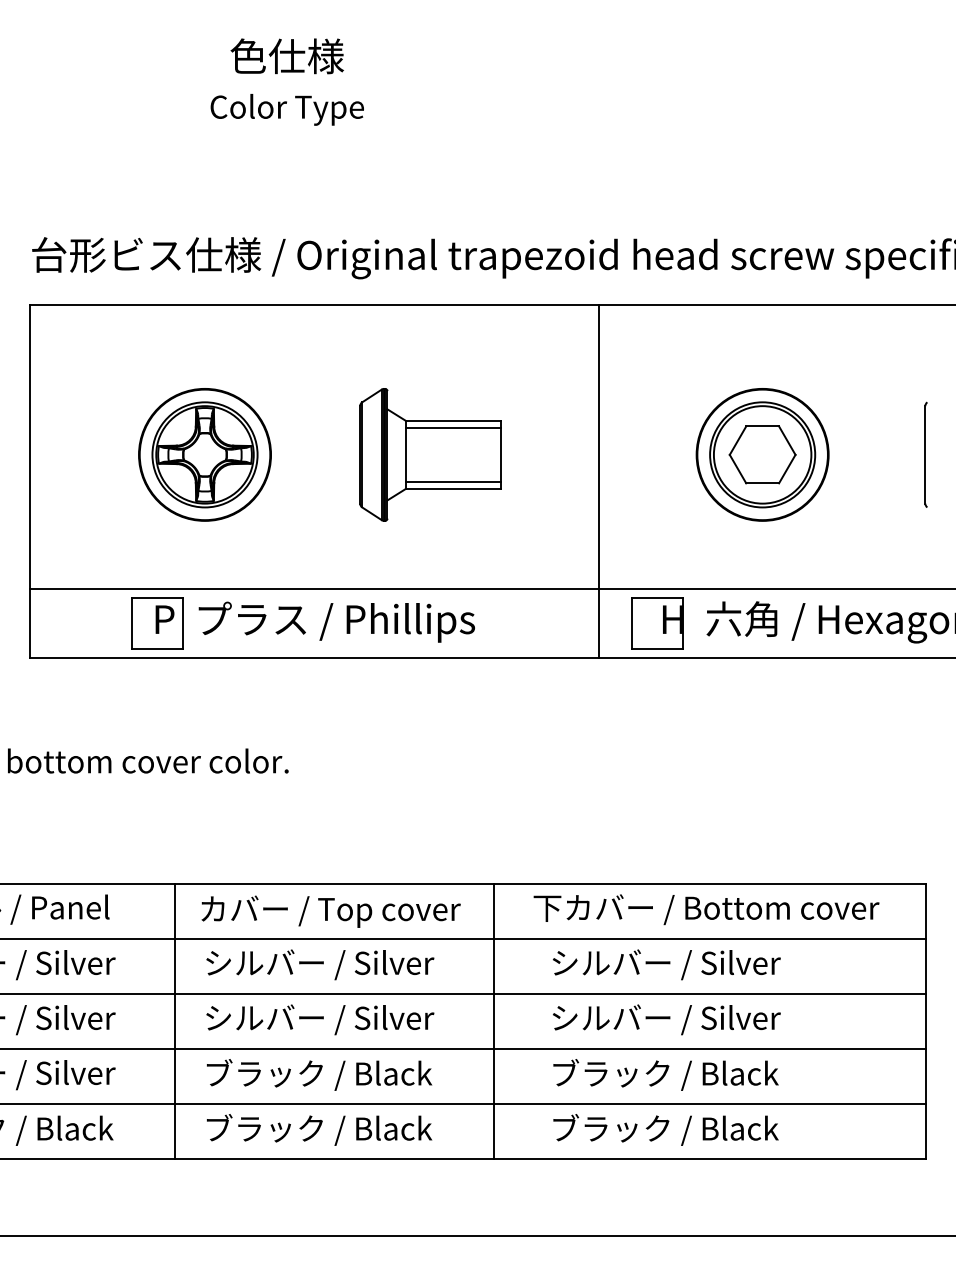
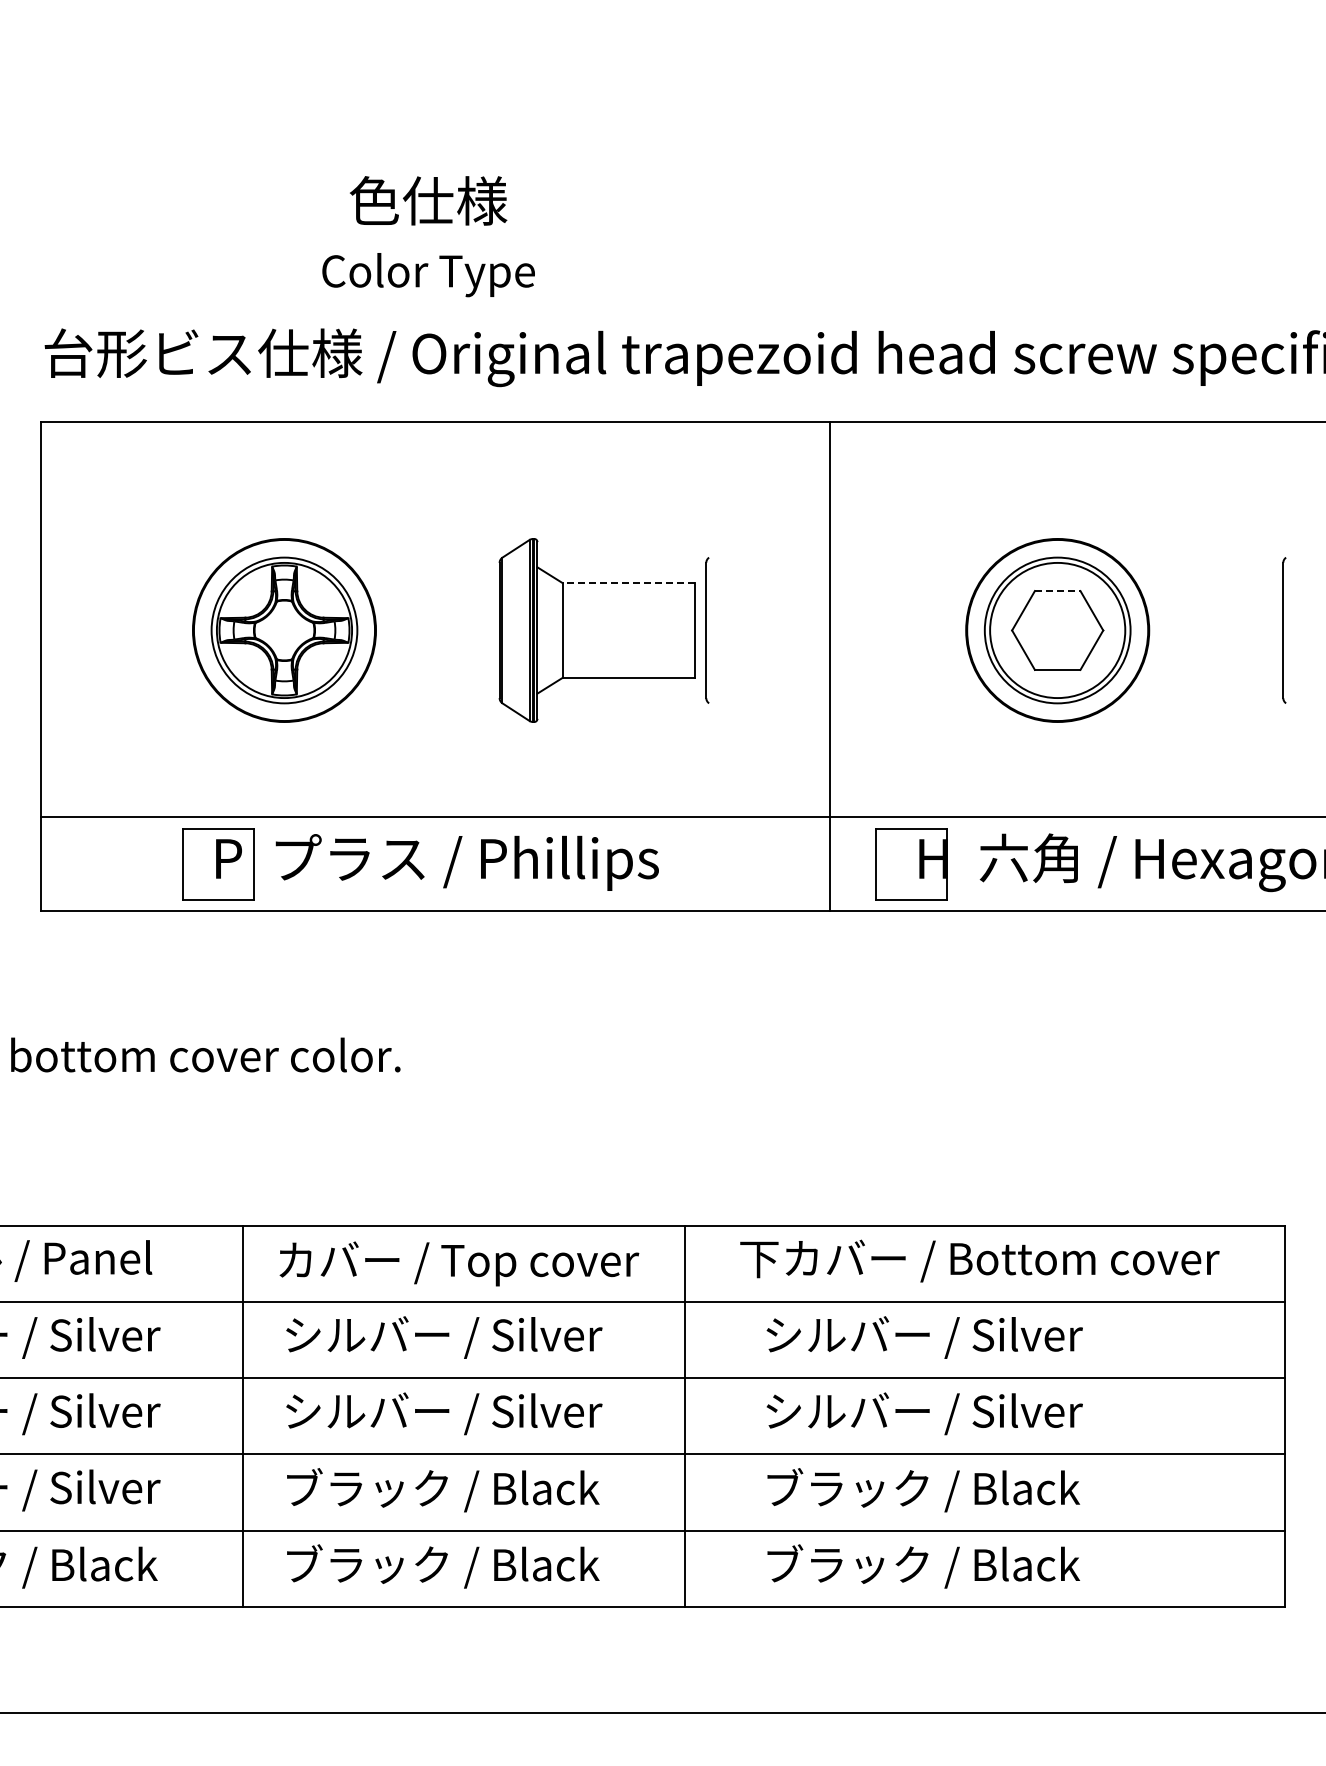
text: (287, 82) -> (428, 236), moved
line: (453, 421) -> (628, 583), solid -> dashed
line: (762, 426) -> (1057, 591), solid -> dashed
line: (453, 427) -> (628, 592), removed
part: (510, 454) -> (707, 630), added
line: (453, 482) -> (628, 668), removed

